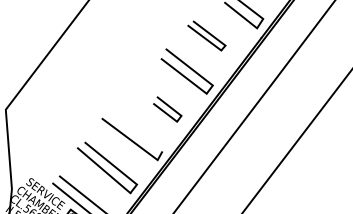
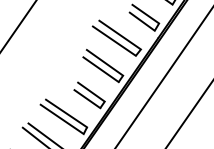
part: (206, 35) -> (116, 37), size x1.67
part: (167, 109) -> (89, 95), size x1.43
line: (136, 131) -> (66, 113), added

